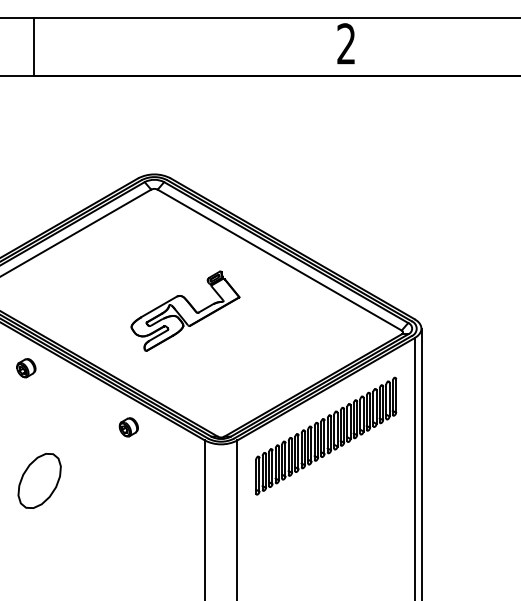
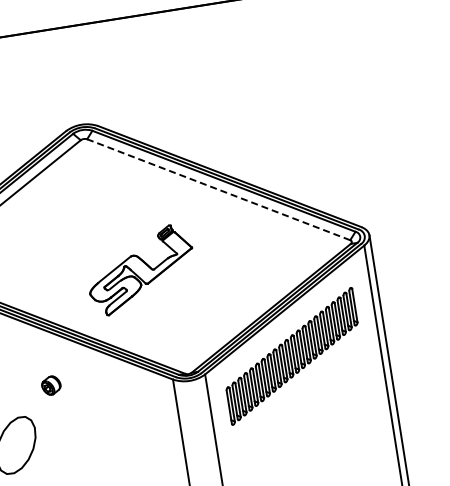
line: (279, 260) -> (218, 190), solid -> dashed
part: (185, 310) -> (140, 269), moved
part: (128, 427) -> (51, 385), moved

